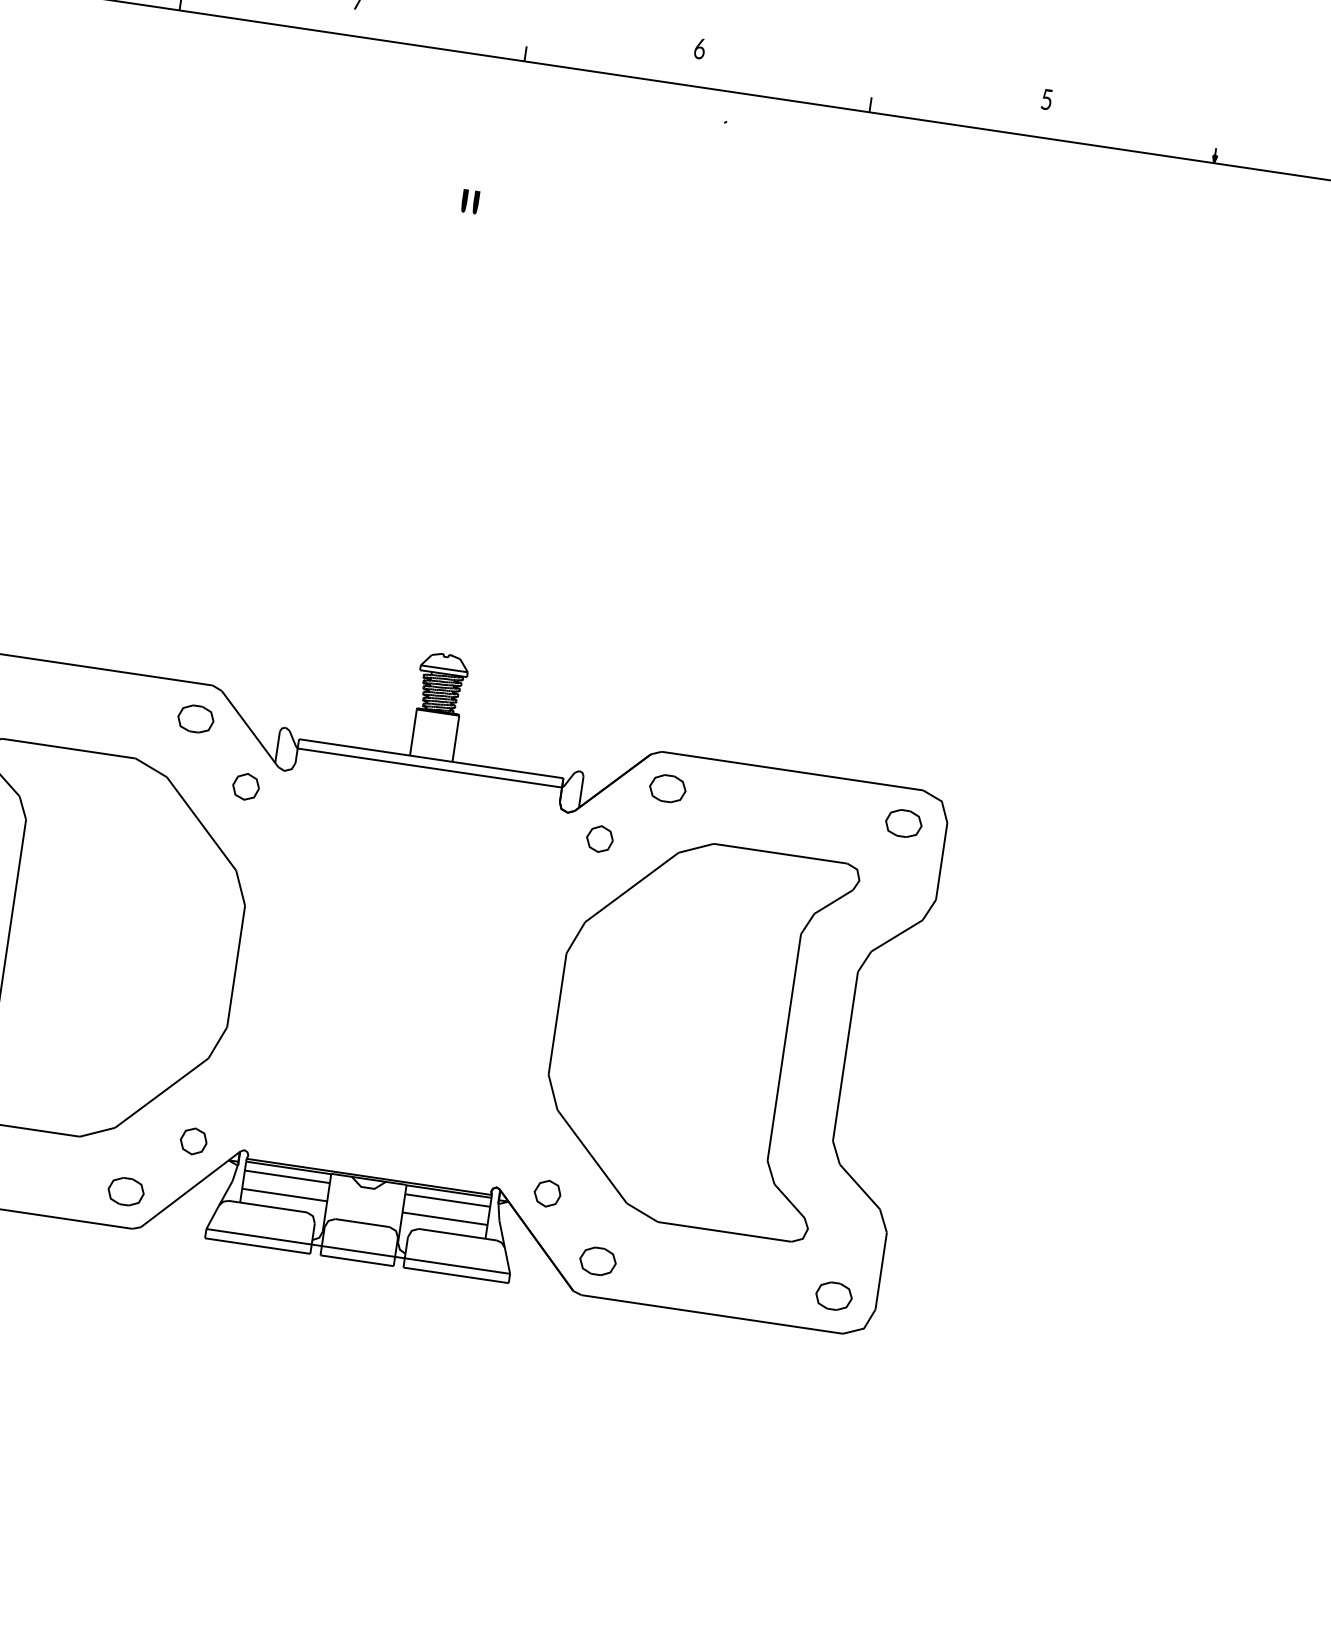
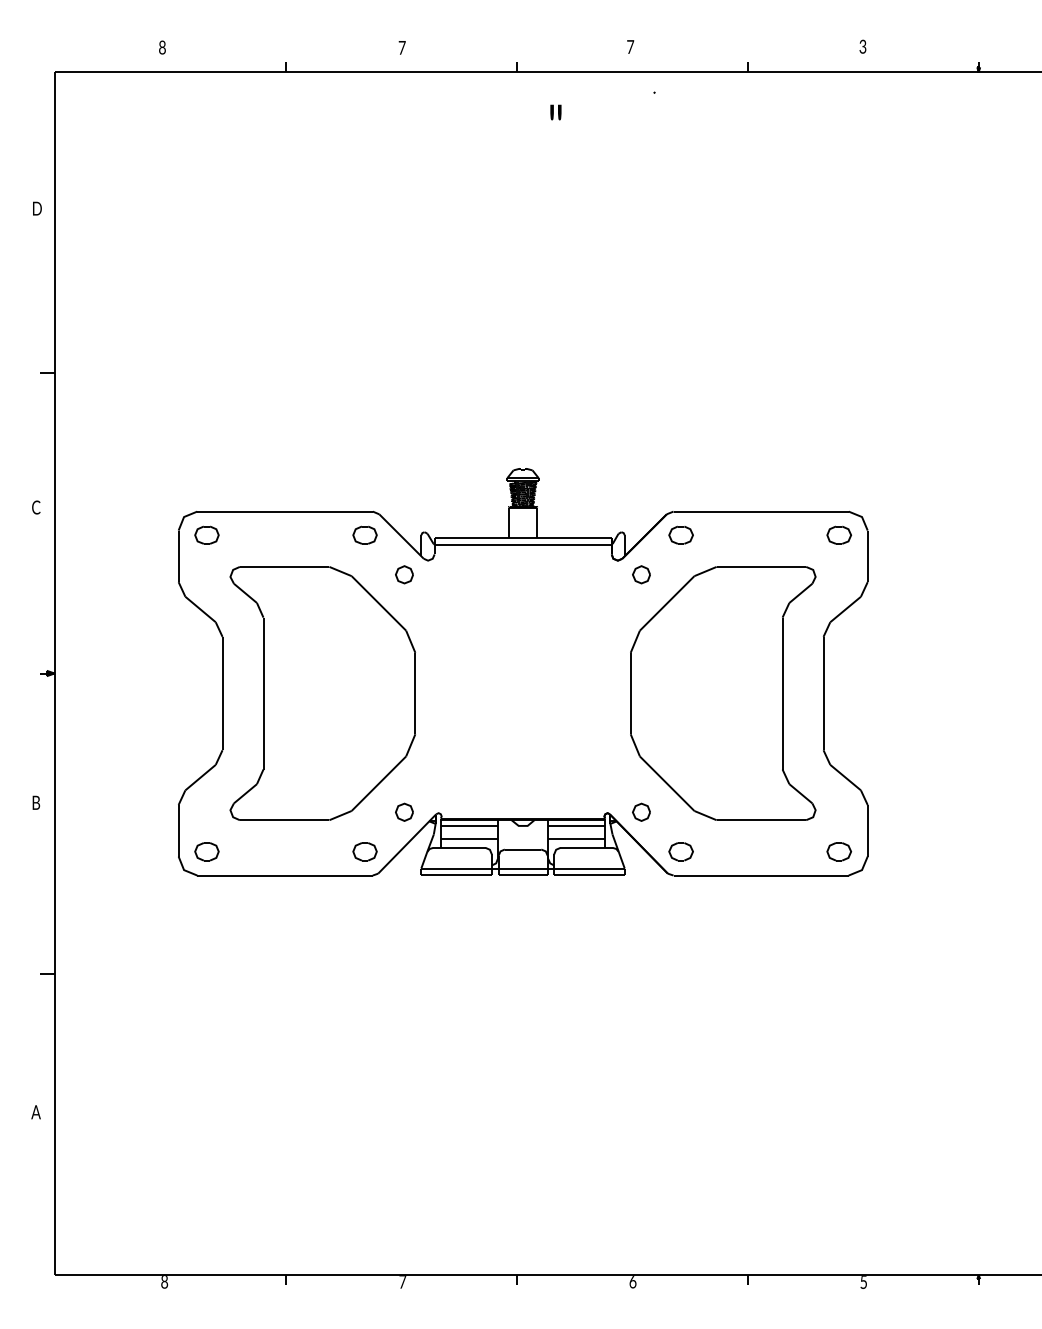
text: (699, 47) -> (630, 46), 6 -> 7
text: (1046, 99) -> (862, 46), 5 -> 3
text: (469, 201) -> (555, 112), moved

